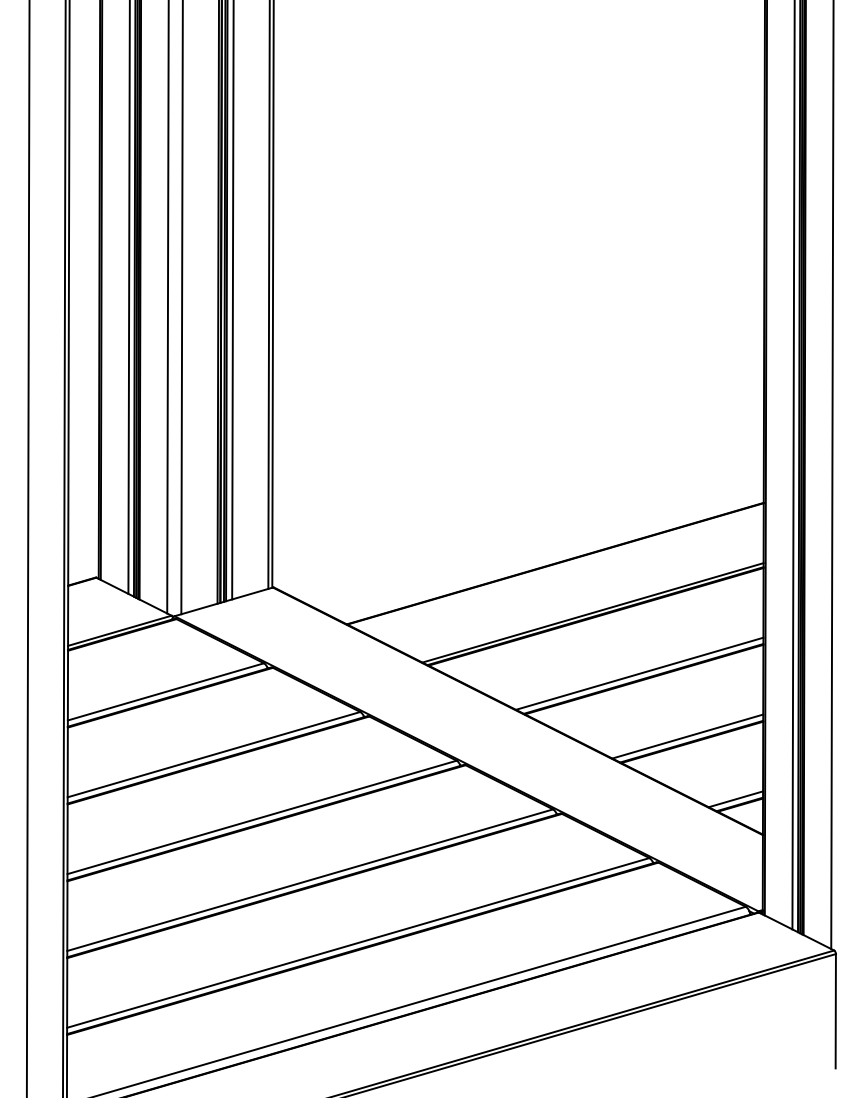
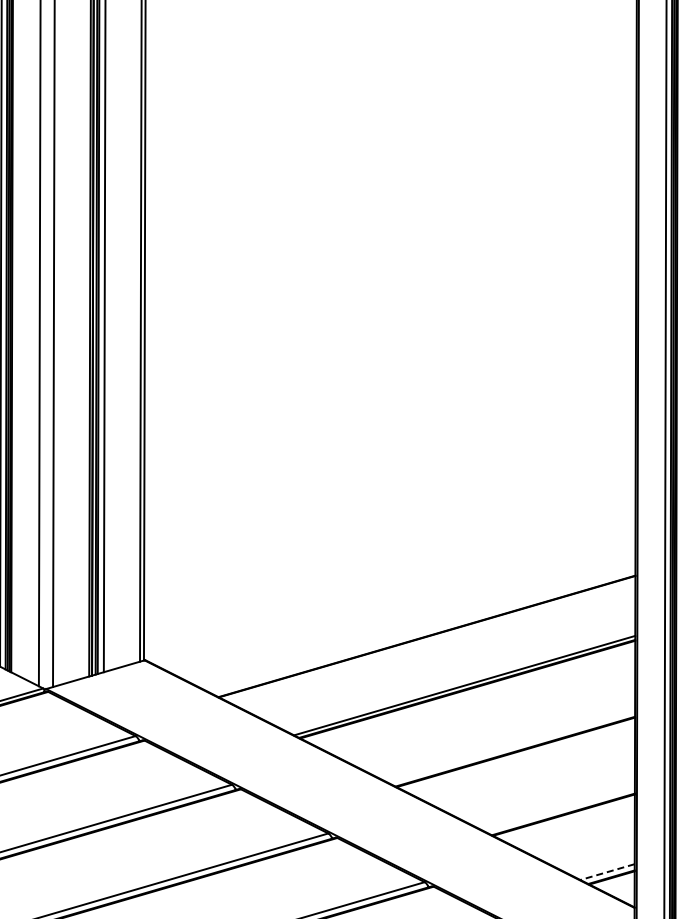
line: (639, 673) -> (511, 746), removed
line: (687, 736) -> (559, 809), removed
line: (735, 799) -> (607, 872), solid -> dashed

